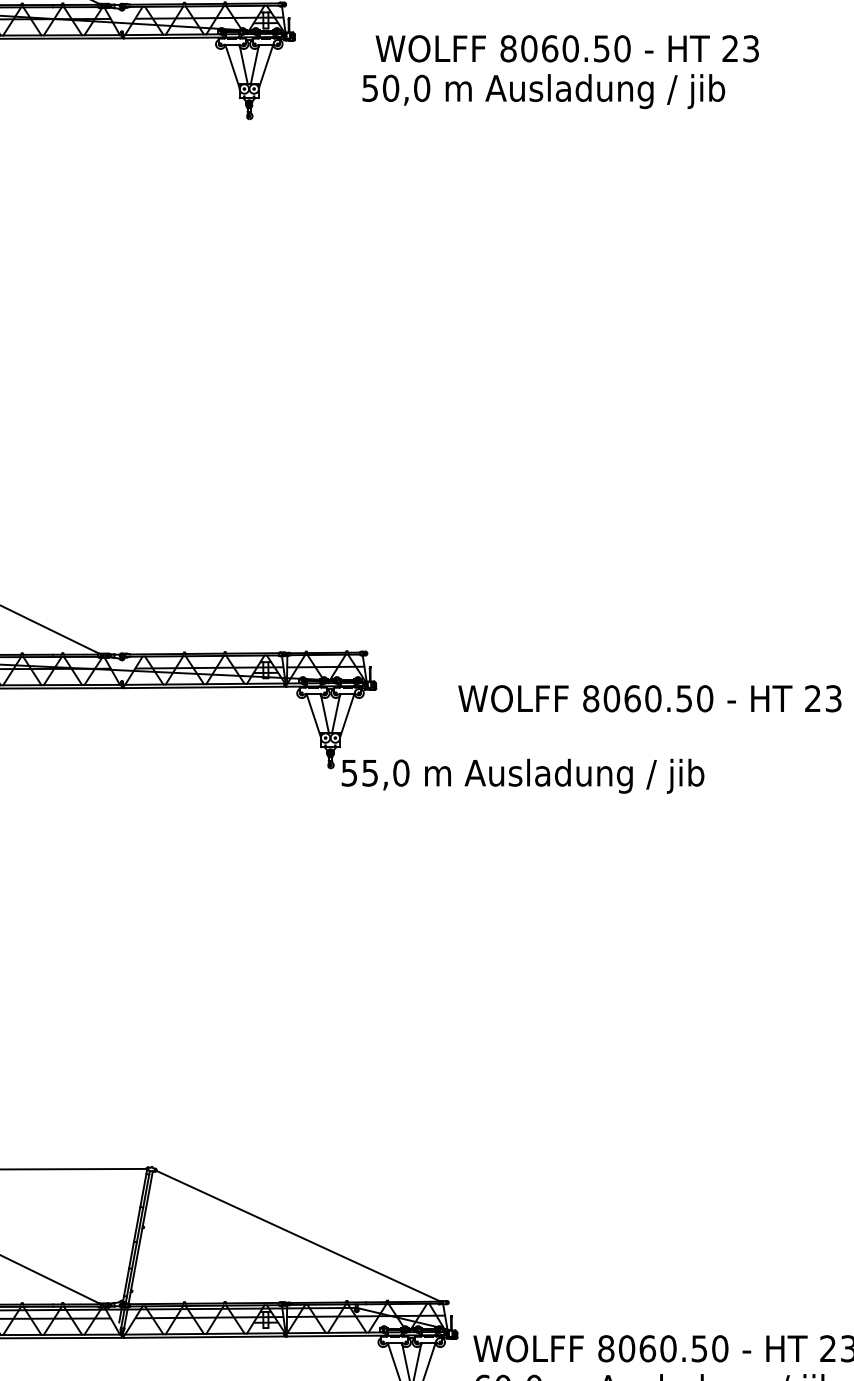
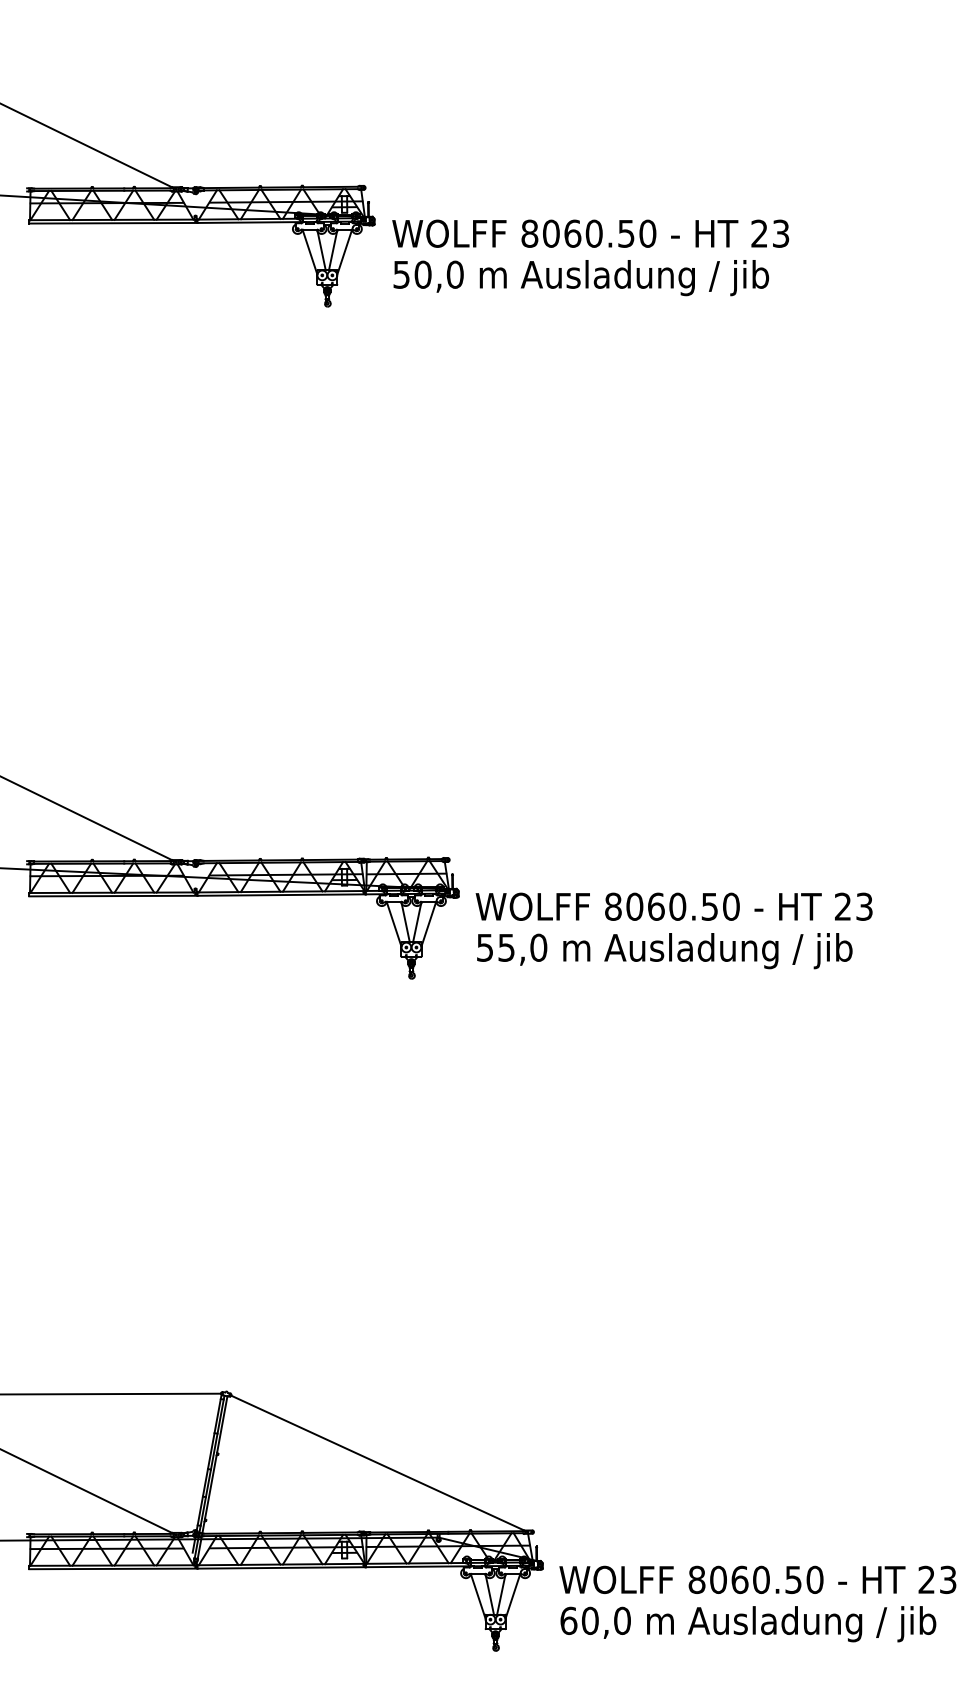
text: (567, 48) -> (590, 233), moved
text: (543, 91) -> (581, 278), moved
text: (649, 698) -> (673, 906), moved
text: (522, 776) -> (664, 951), moved

